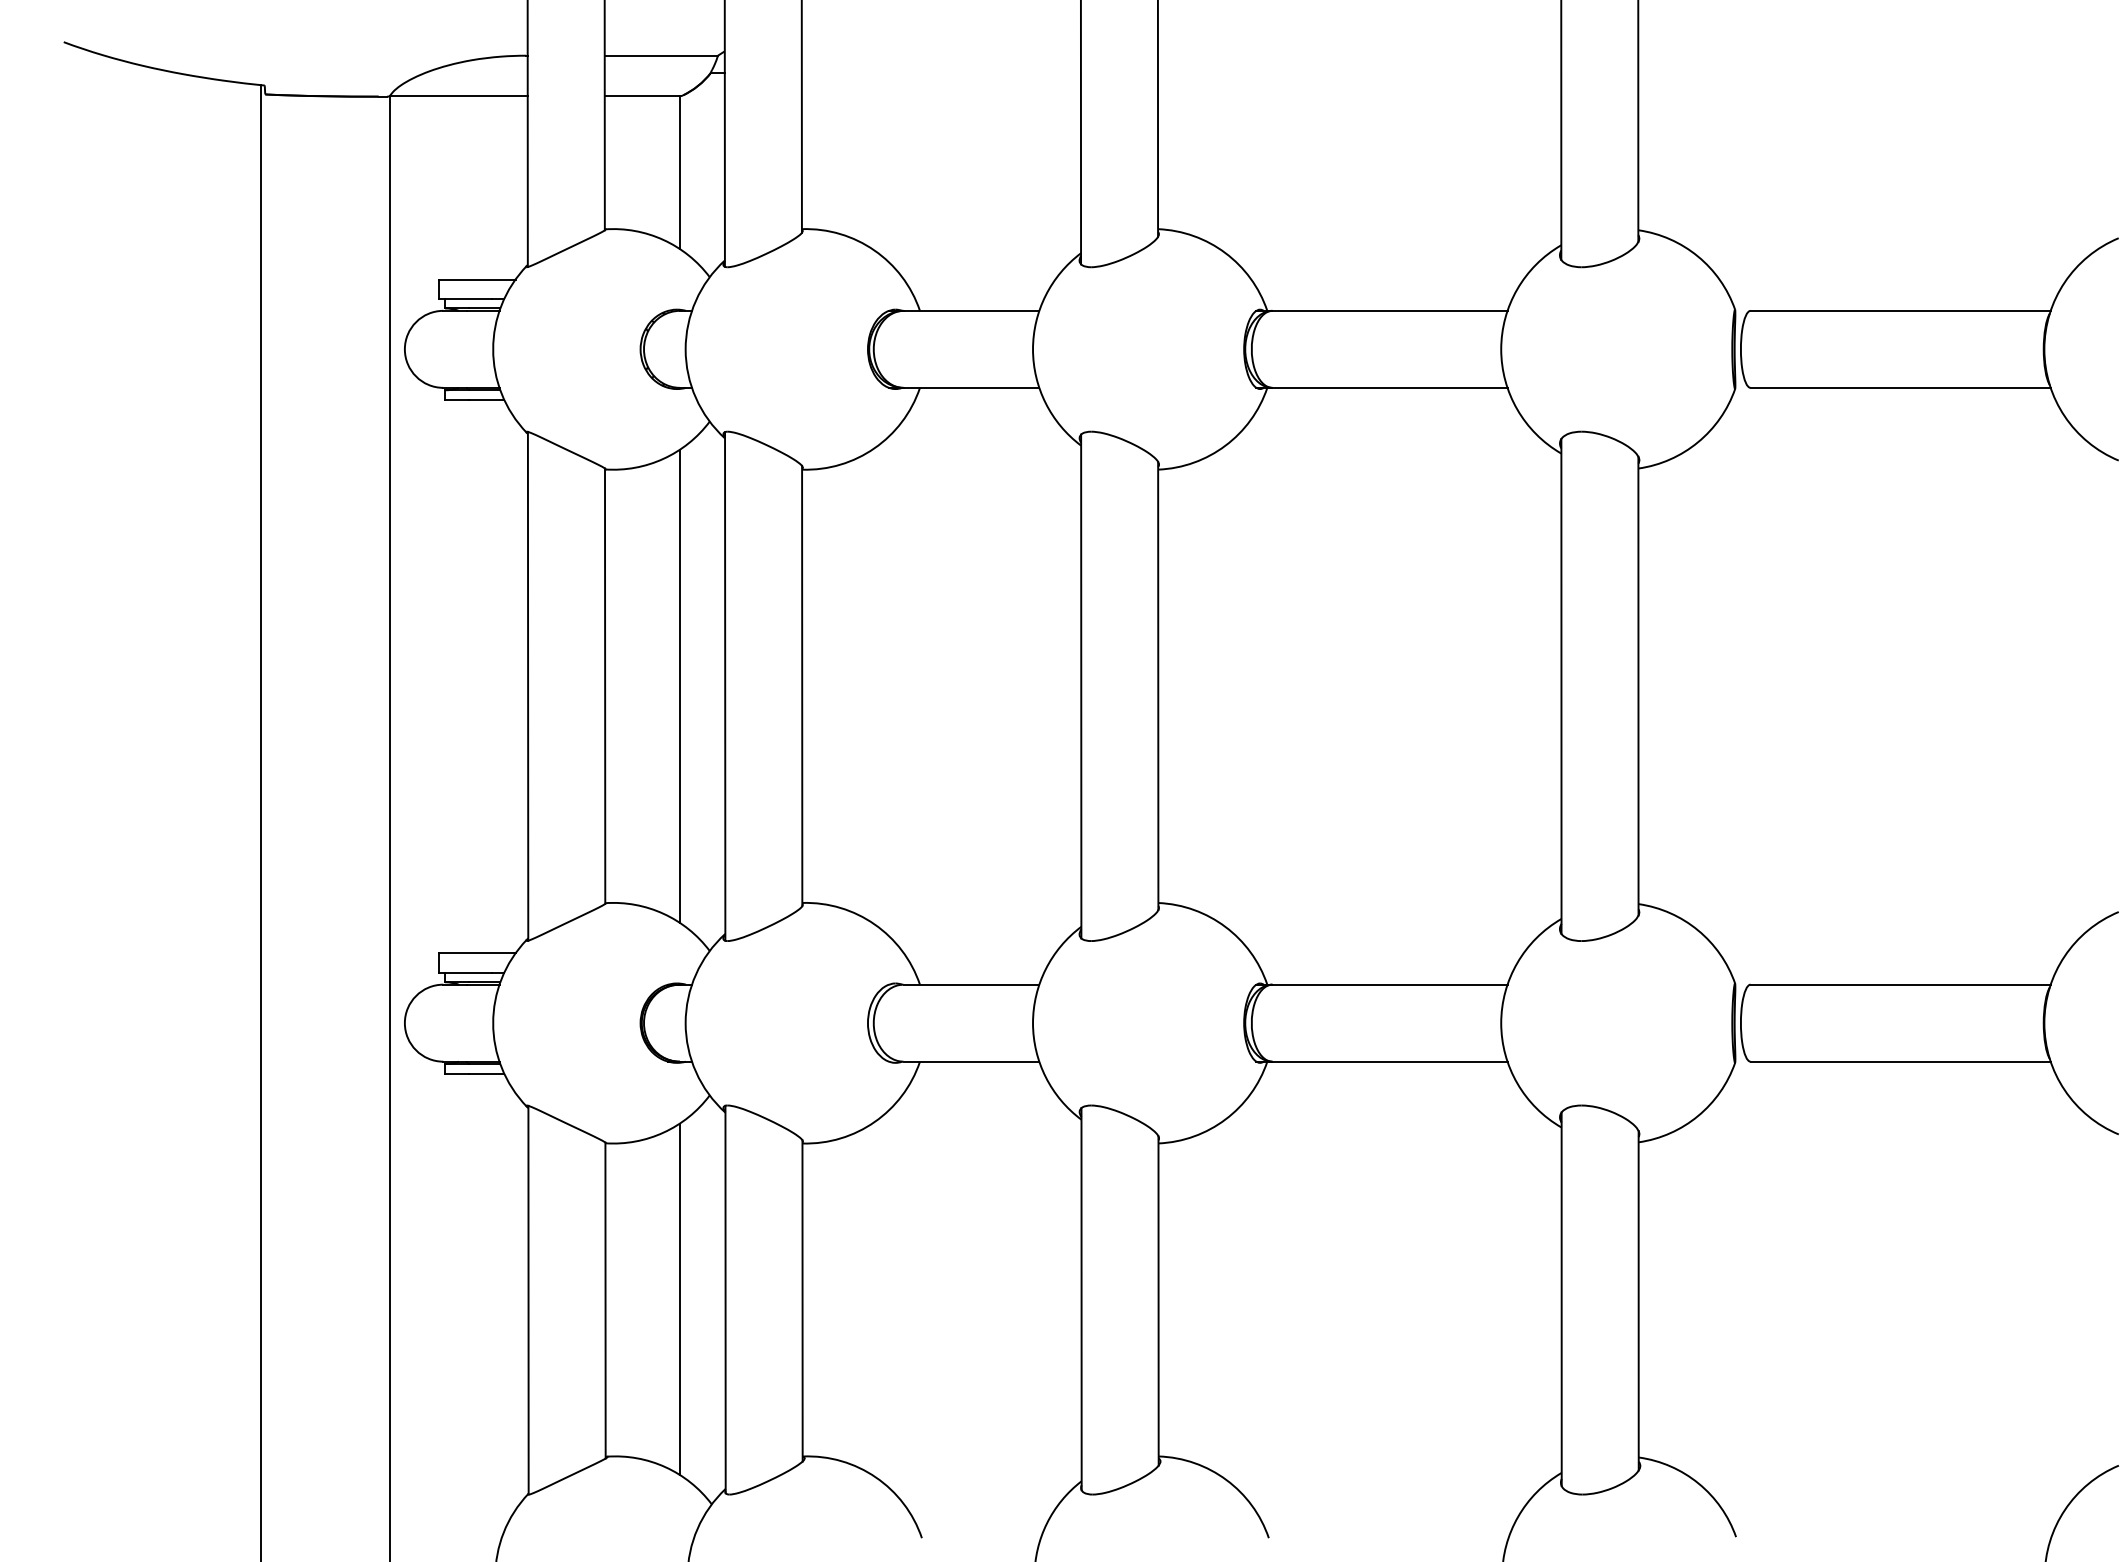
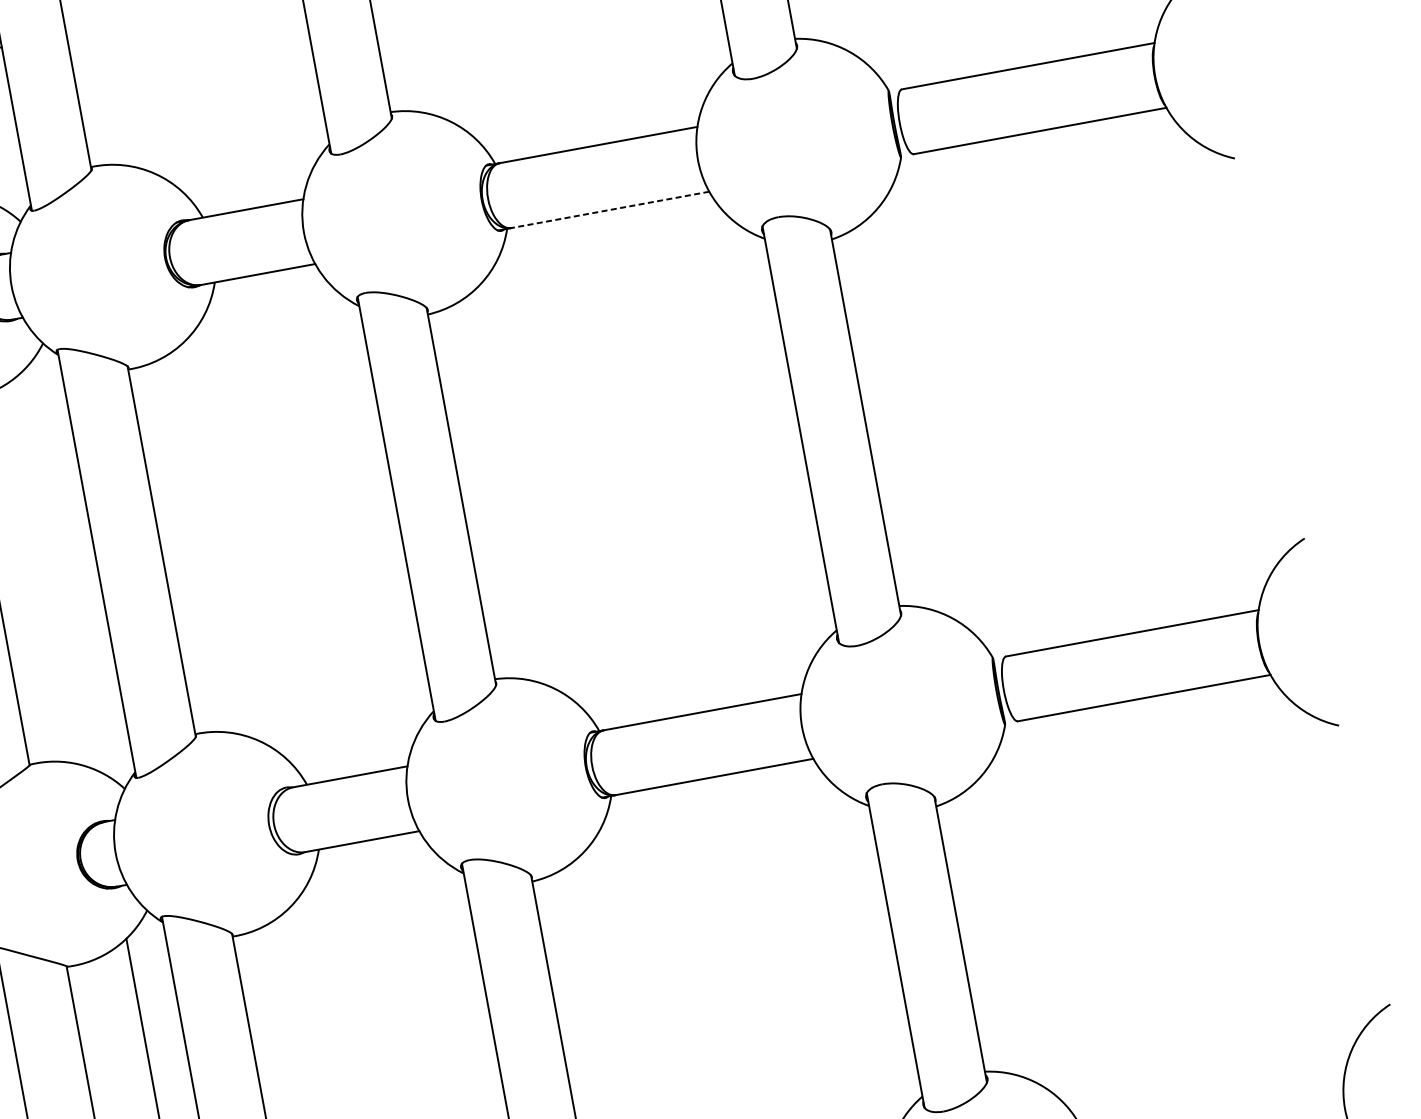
line: (1389, 387) -> (609, 209), solid -> dashed
line: (679, 685) -> (58, 570), removed

